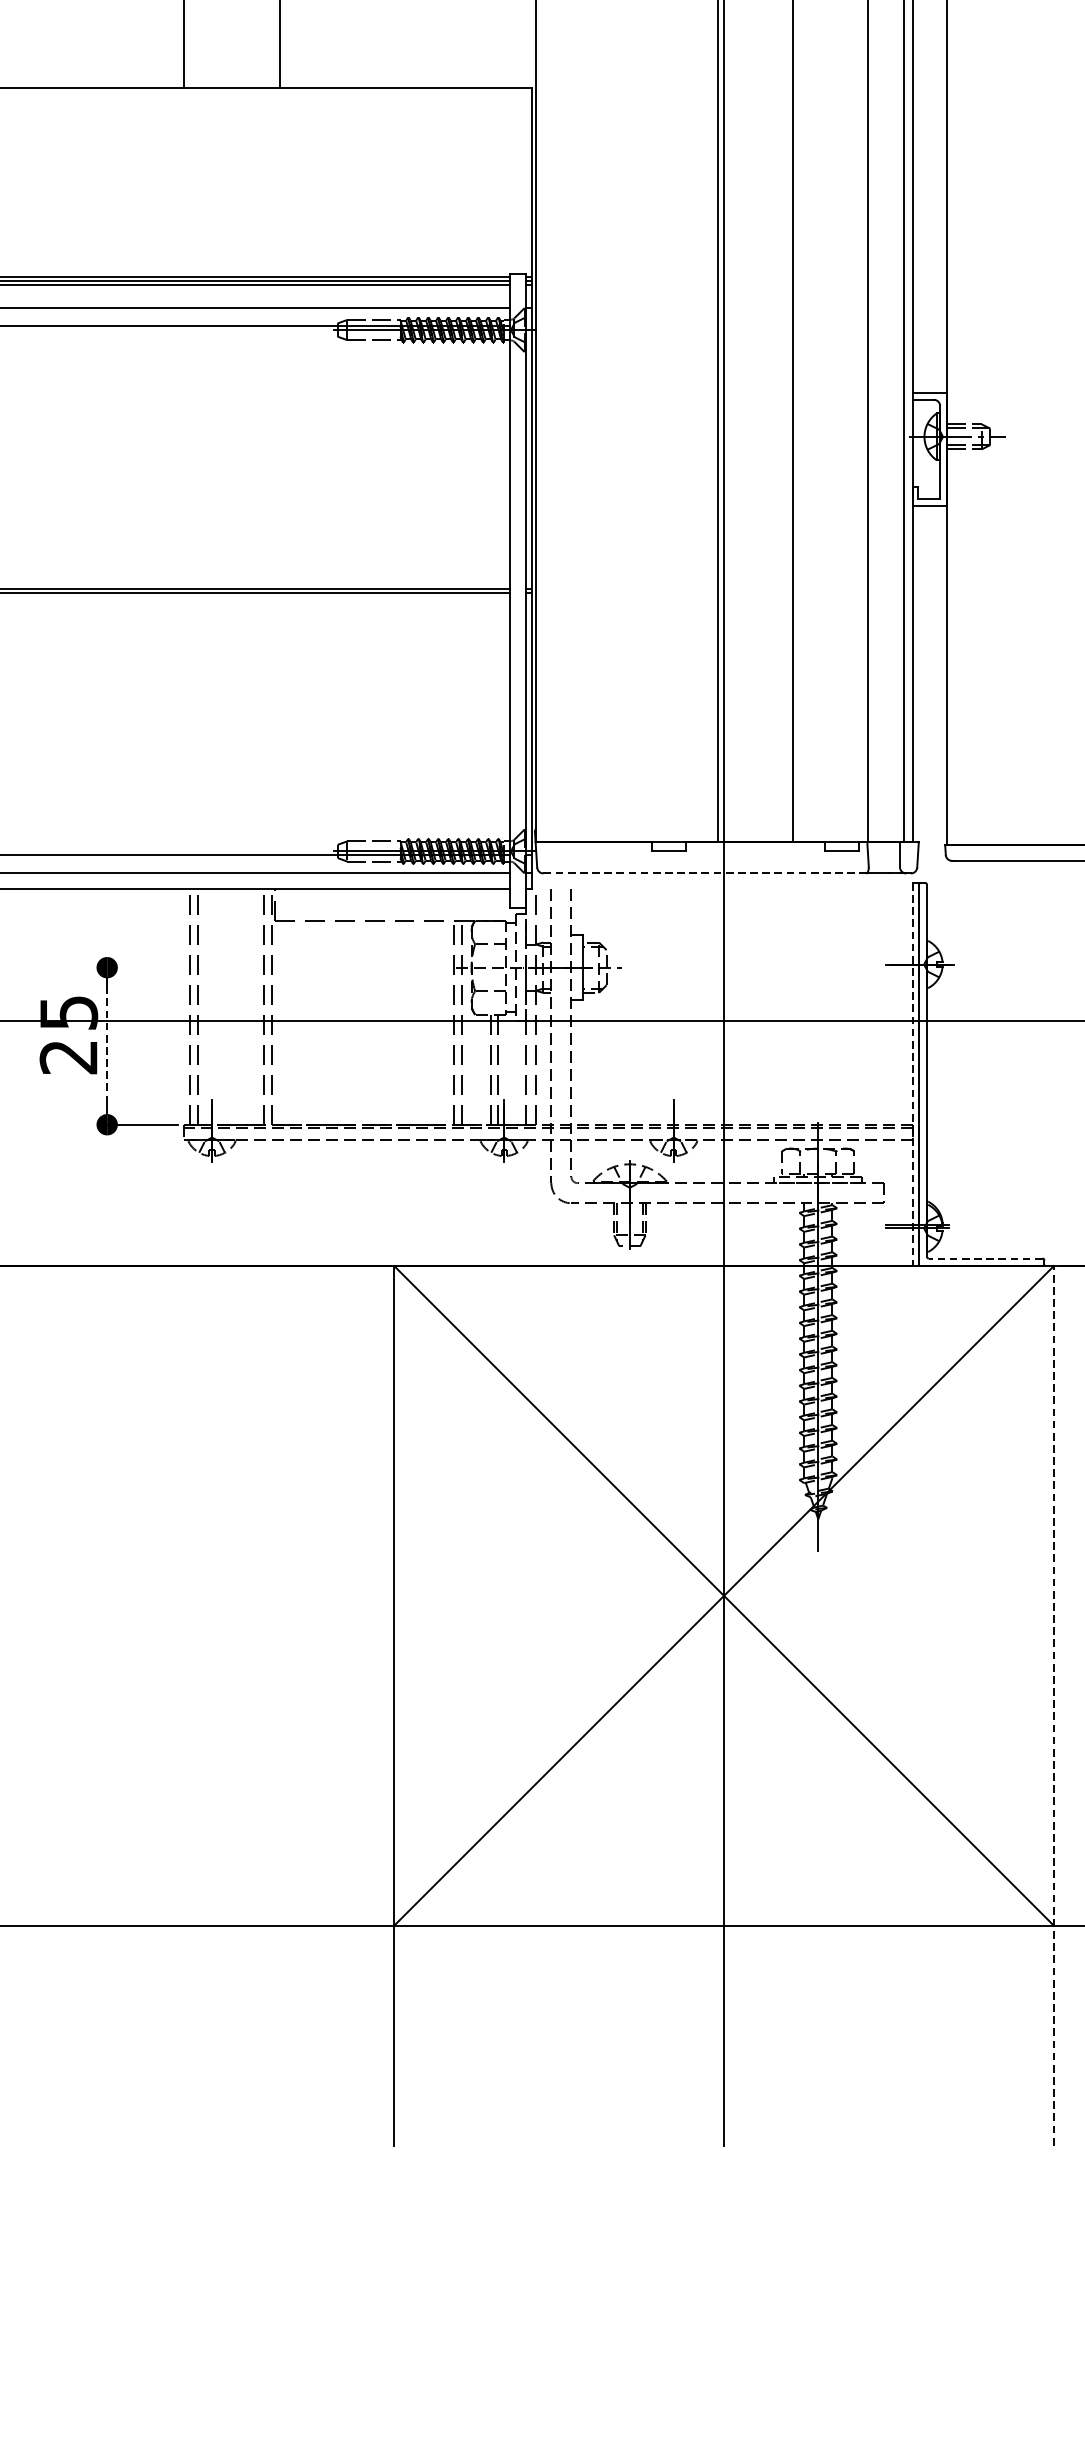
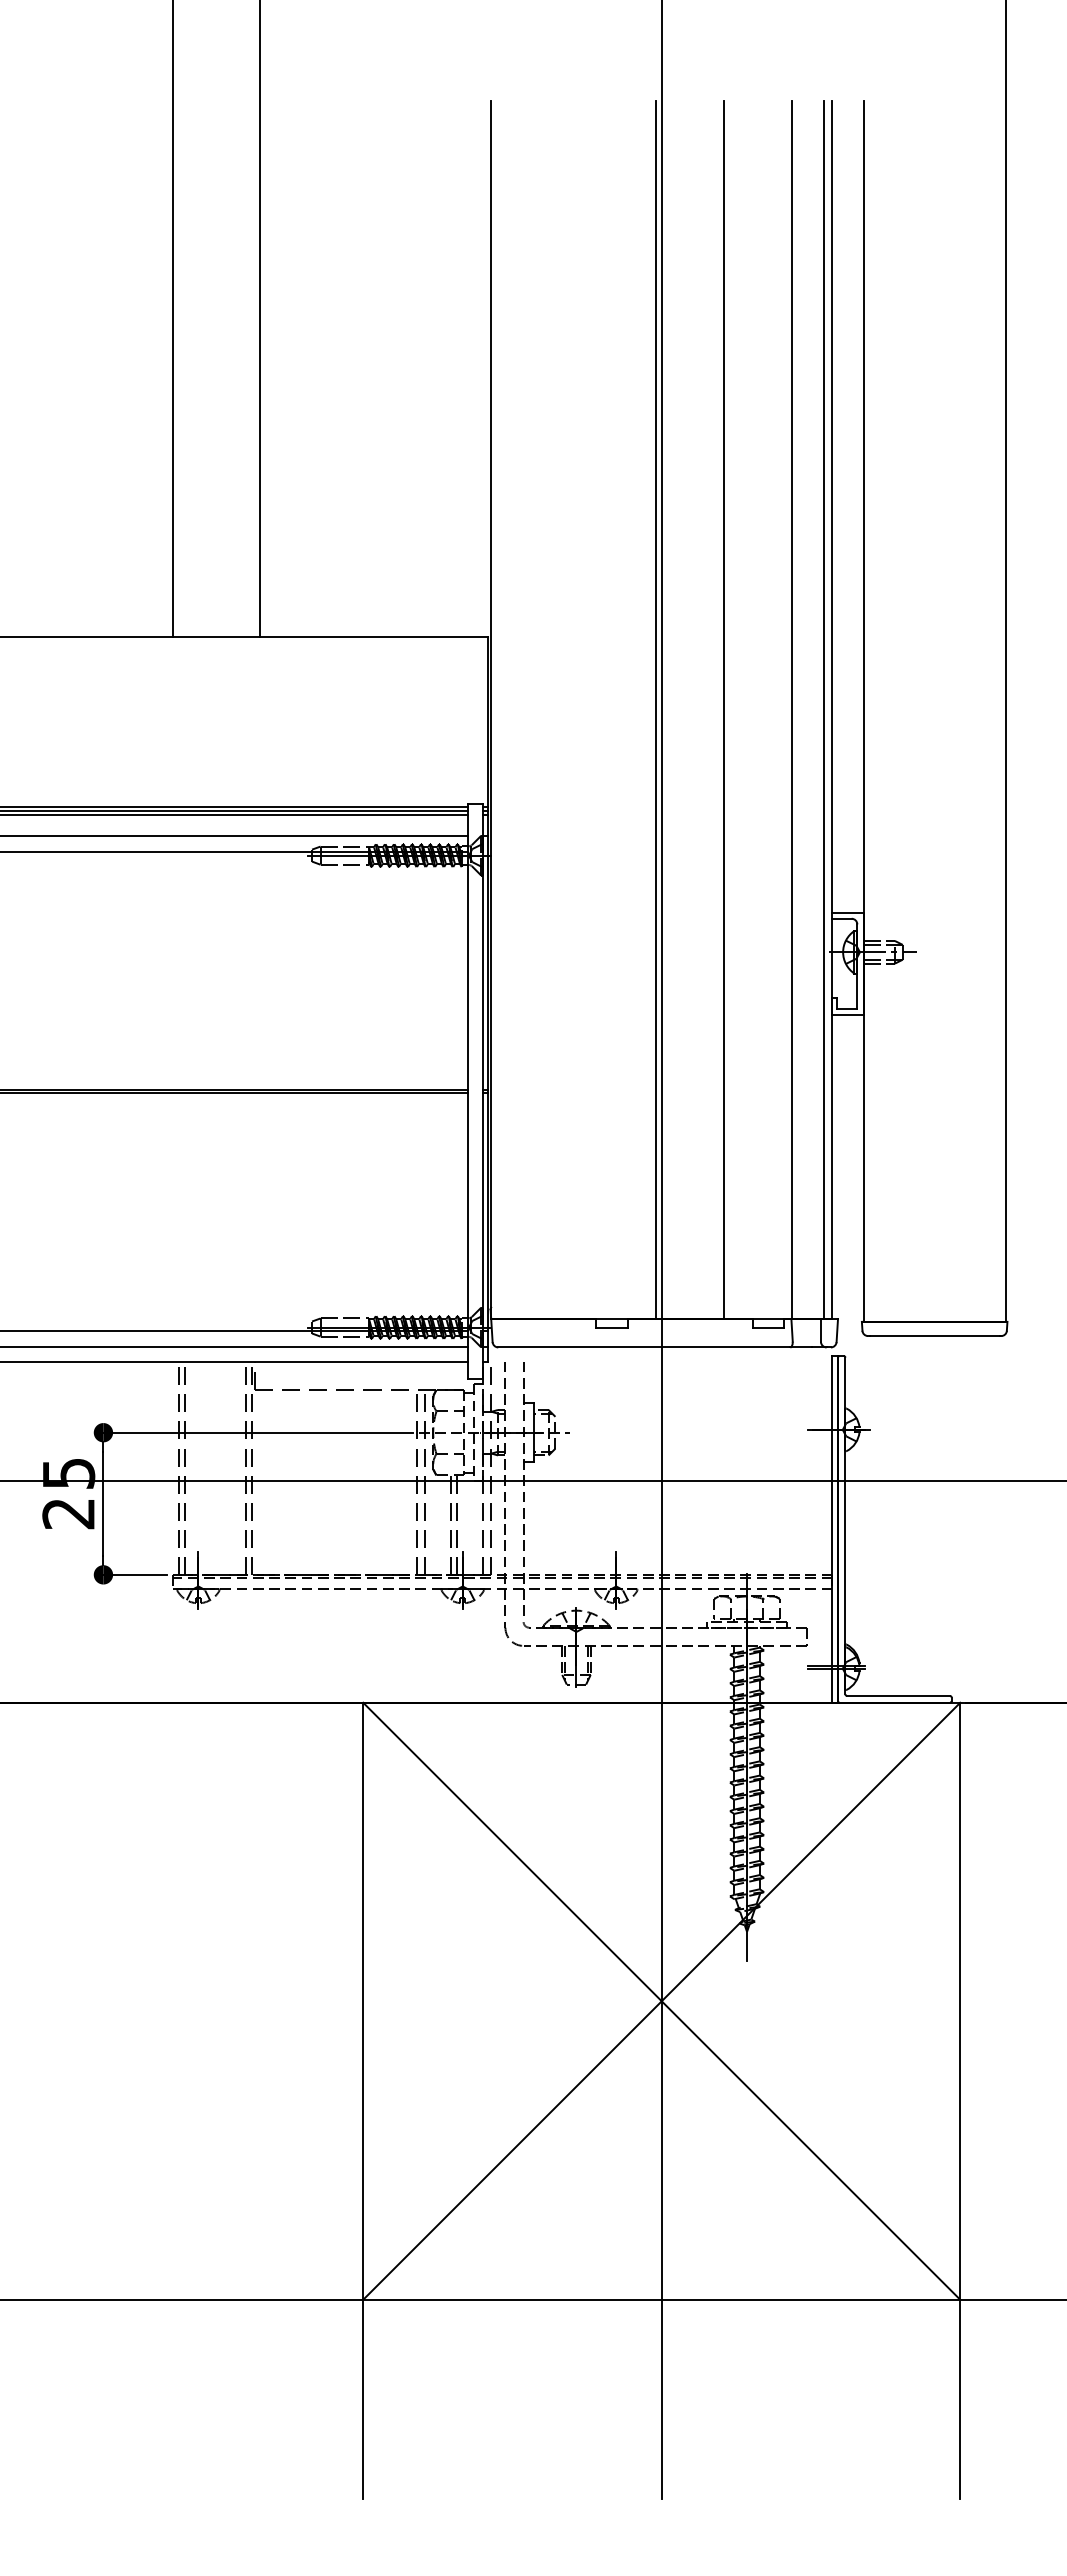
line: (704, 873) -> (644, 1347), dashed -> solid
line: (275, 967) -> (255, 1432), added
line: (107, 1045) -> (103, 1503), dashed -> solid
line: (912, 1074) -> (832, 1529), dashed -> solid
line: (985, 1258) -> (898, 1695), dashed -> solid
line: (1054, 1705) -> (960, 2100), dashed -> solid

